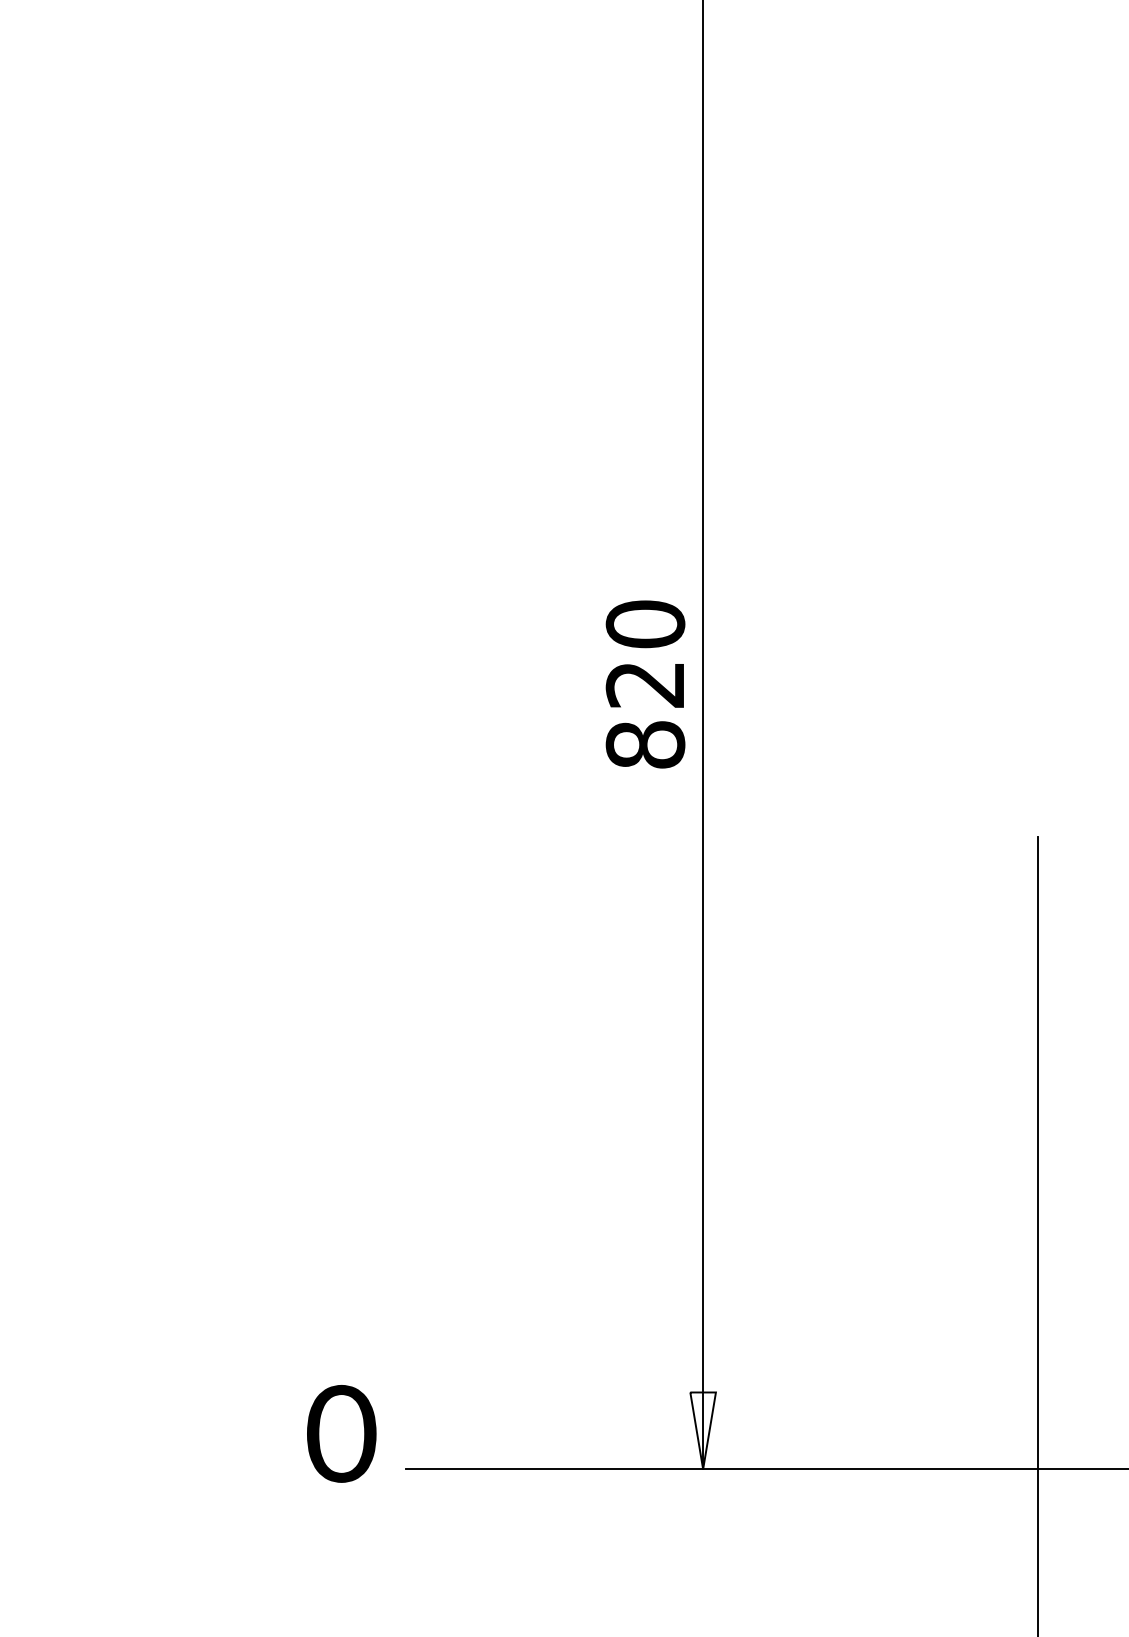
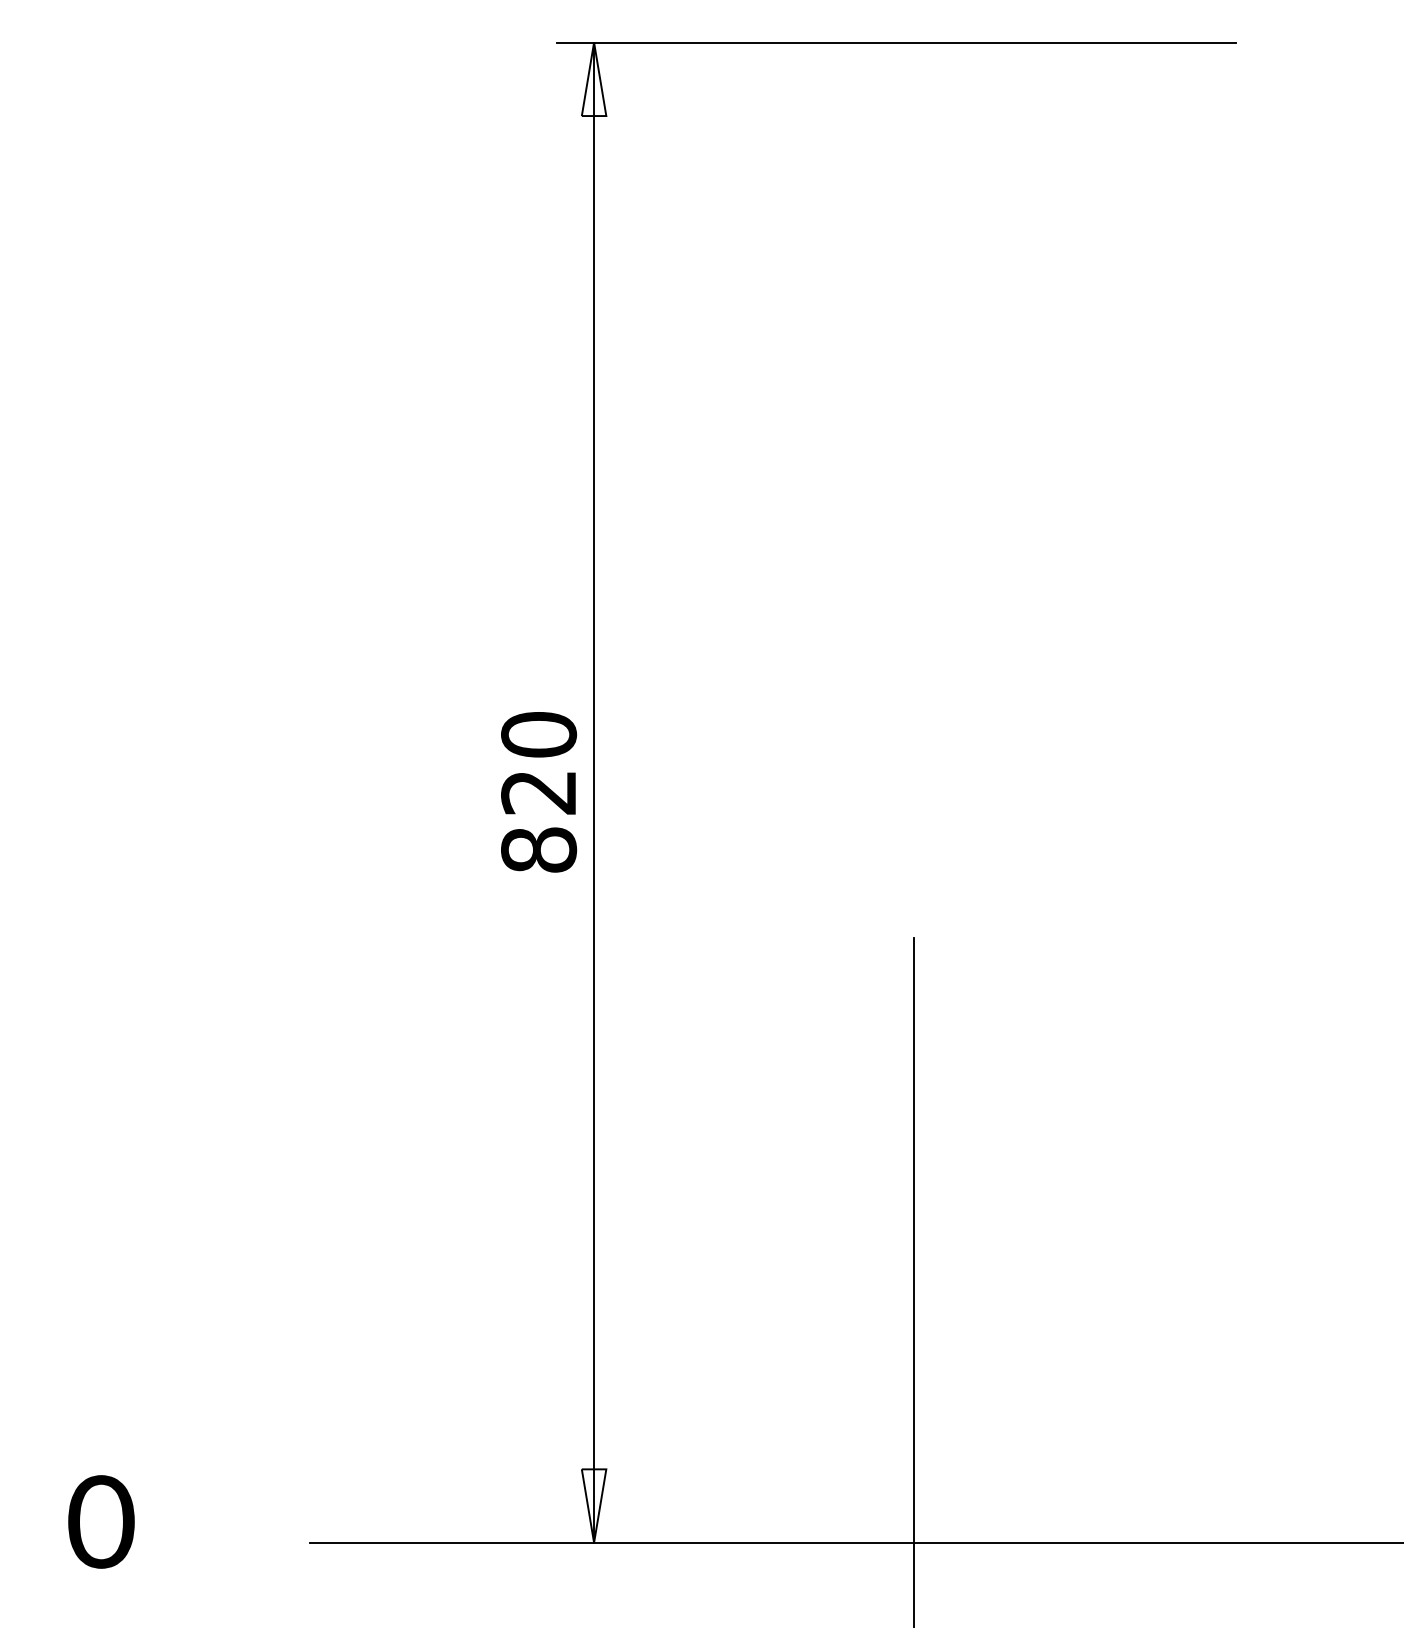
text: (341, 1433) -> (101, 1521), moved

